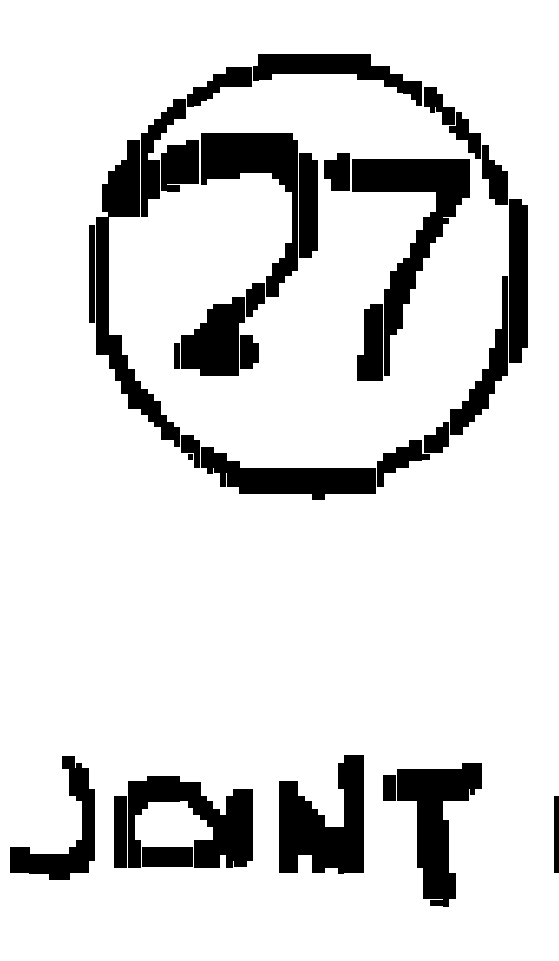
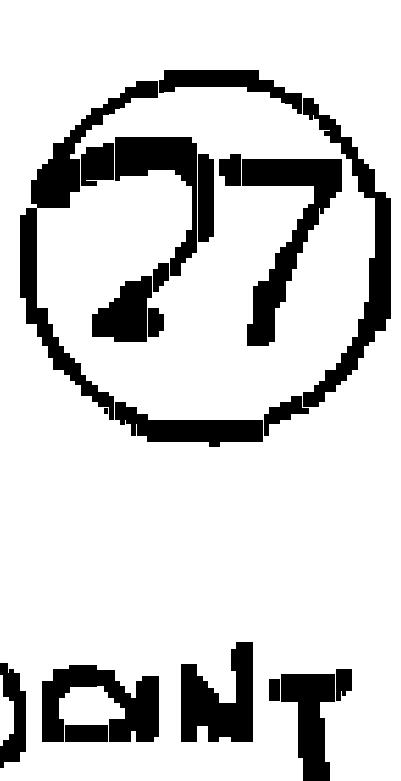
part: (193, 814) -> (108, 697), moved
part: (321, 814) -> (216, 692), moved

